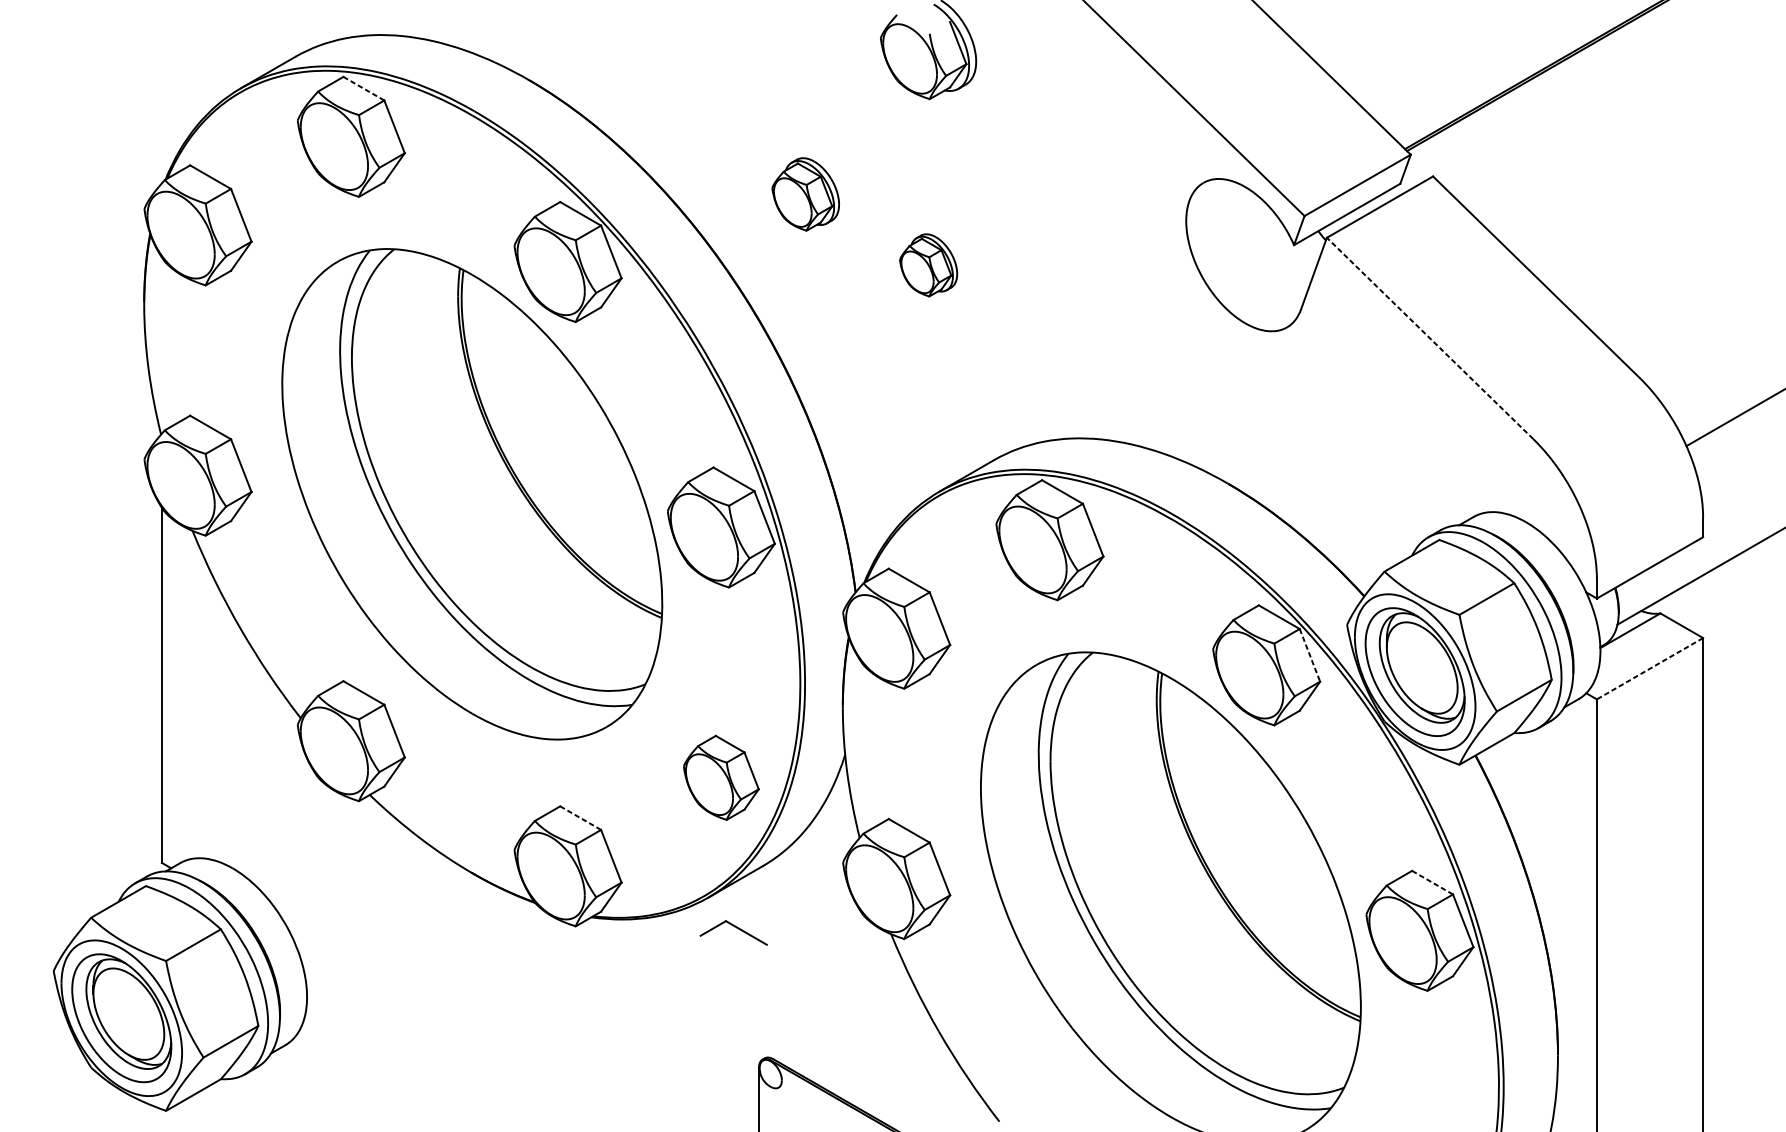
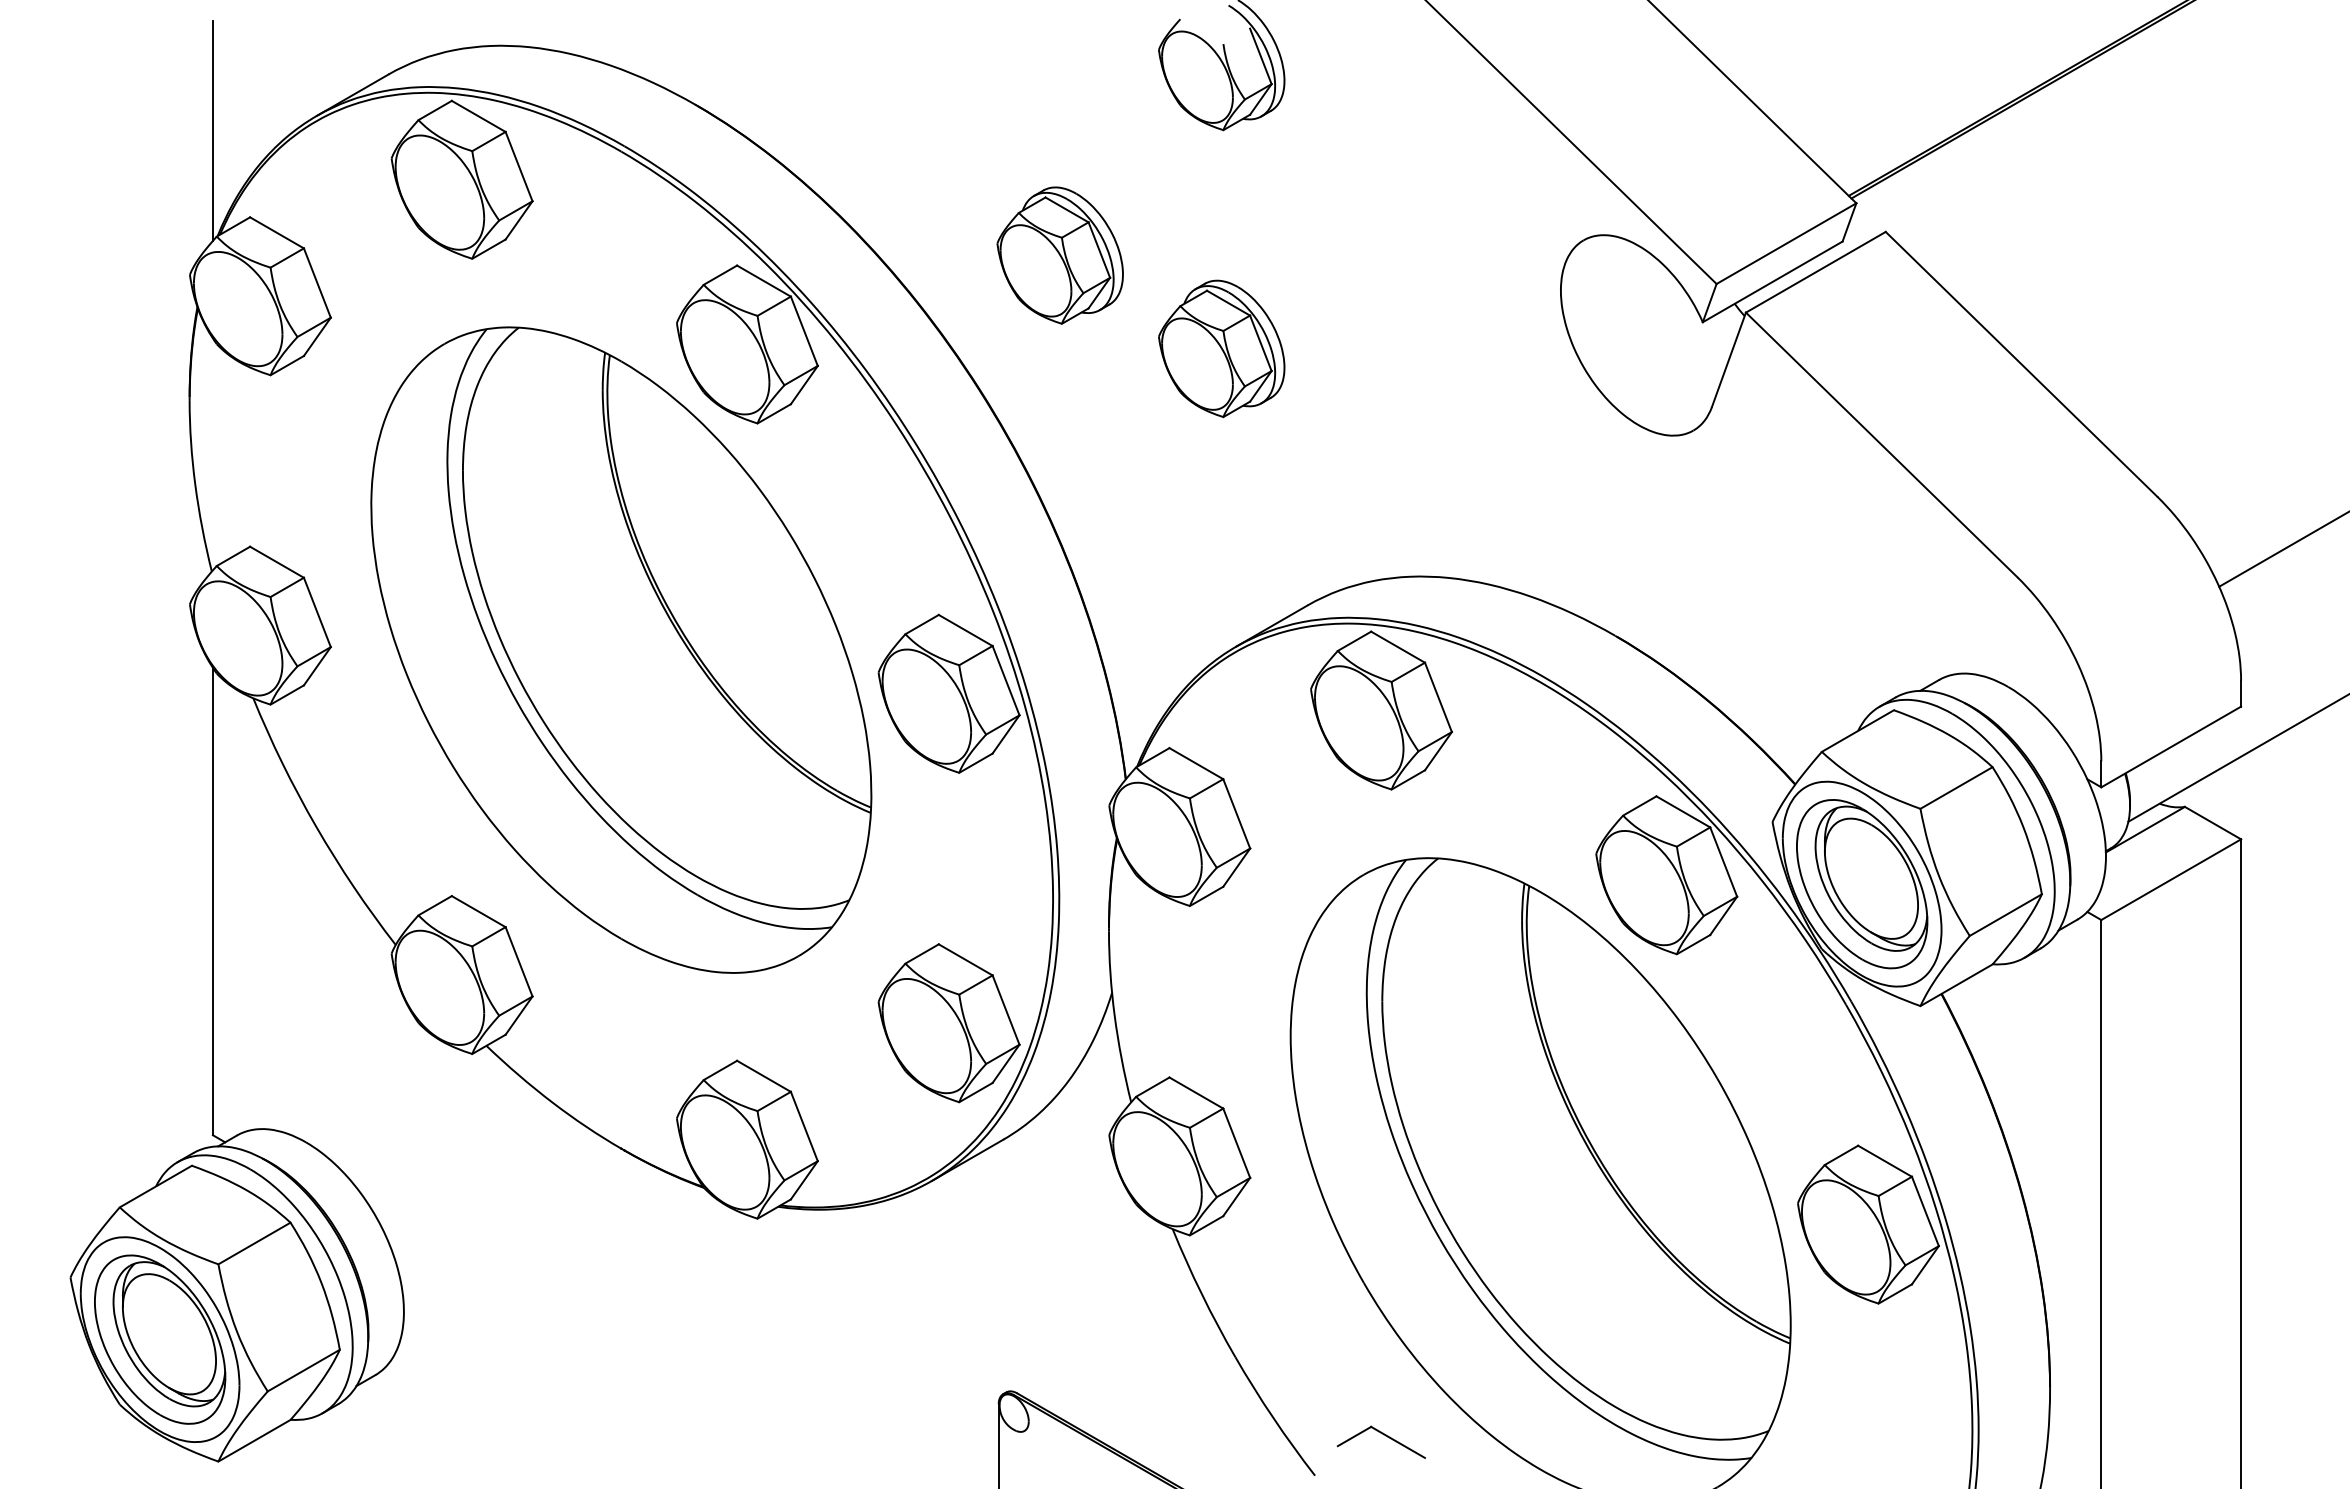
line: (364, 88) -> (479, 116), dashed -> solid
line: (161, 99) -> (212, 130), added
part: (805, 194) -> (1059, 255), size x1.43
part: (928, 265) -> (1221, 348), size x1.67
line: (1429, 338) -> (1881, 445), dashed -> solid
line: (1309, 655) -> (1723, 862), dashed -> solid
line: (1650, 668) -> (2171, 879), dashed -> solid
part: (720, 778) -> (948, 1023), size x1.43
line: (581, 818) -> (764, 1076), dashed -> solid
line: (1432, 882) -> (1885, 1161), dashed -> solid
part: (735, 927) -> (1383, 1435), moved

